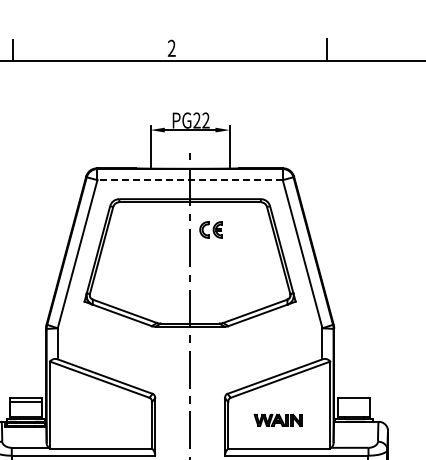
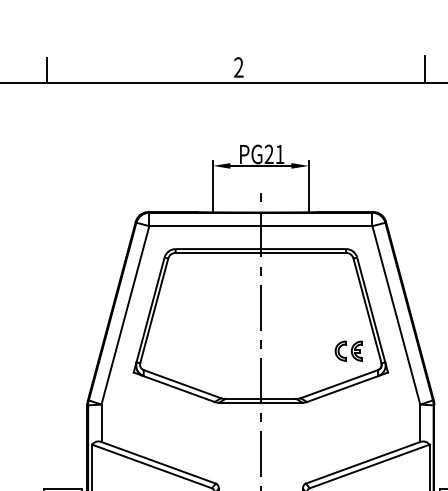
text: (205, 120) -> (279, 154), PG22 -> PG21
line: (190, 180) -> (261, 226), dashed -> solid
part: (210, 229) -> (348, 350), moved

